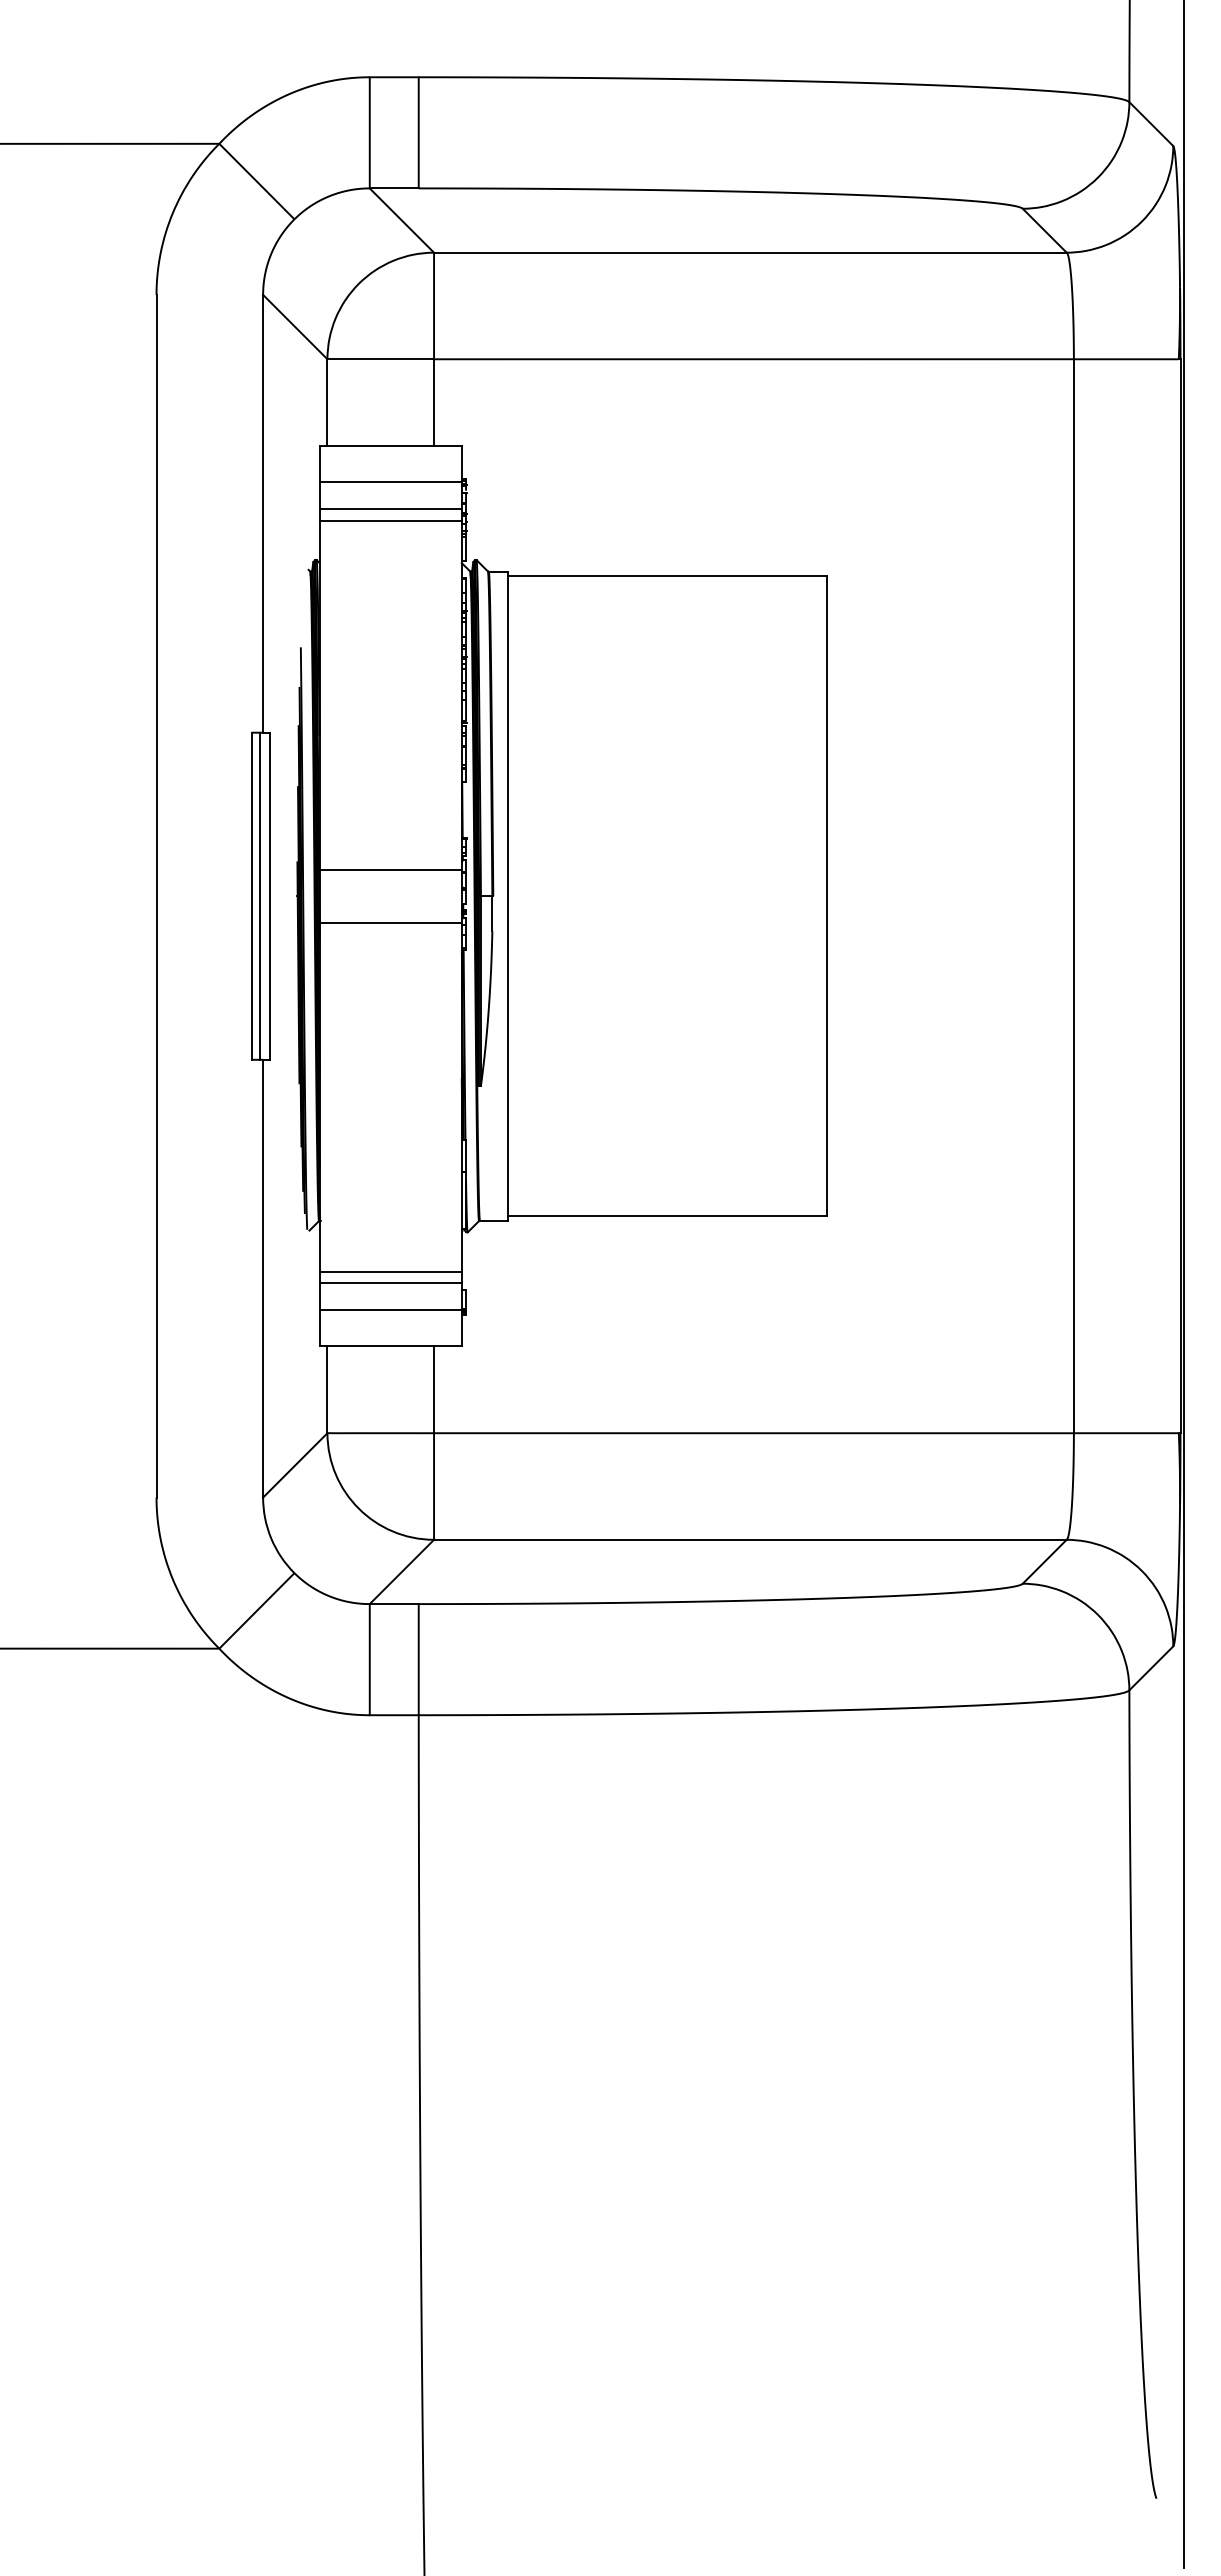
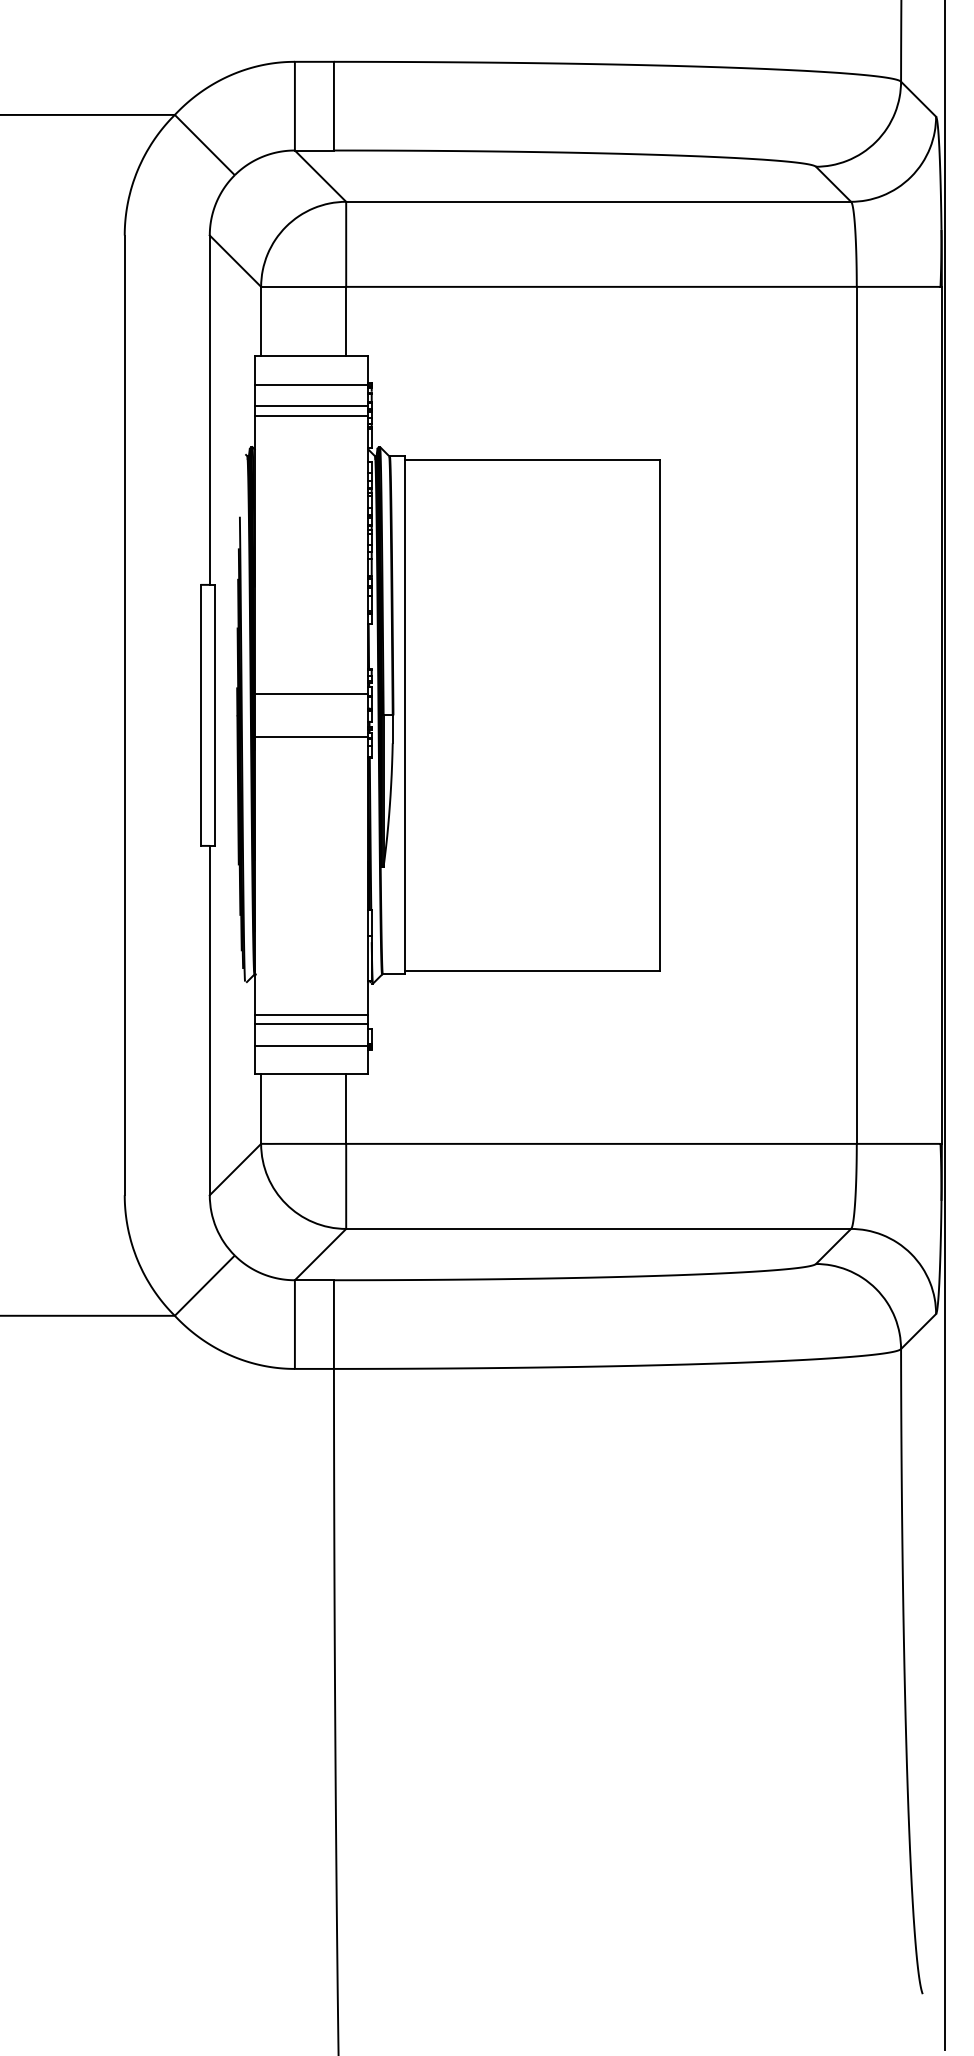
line: (260, 895) -> (207, 714), removed

